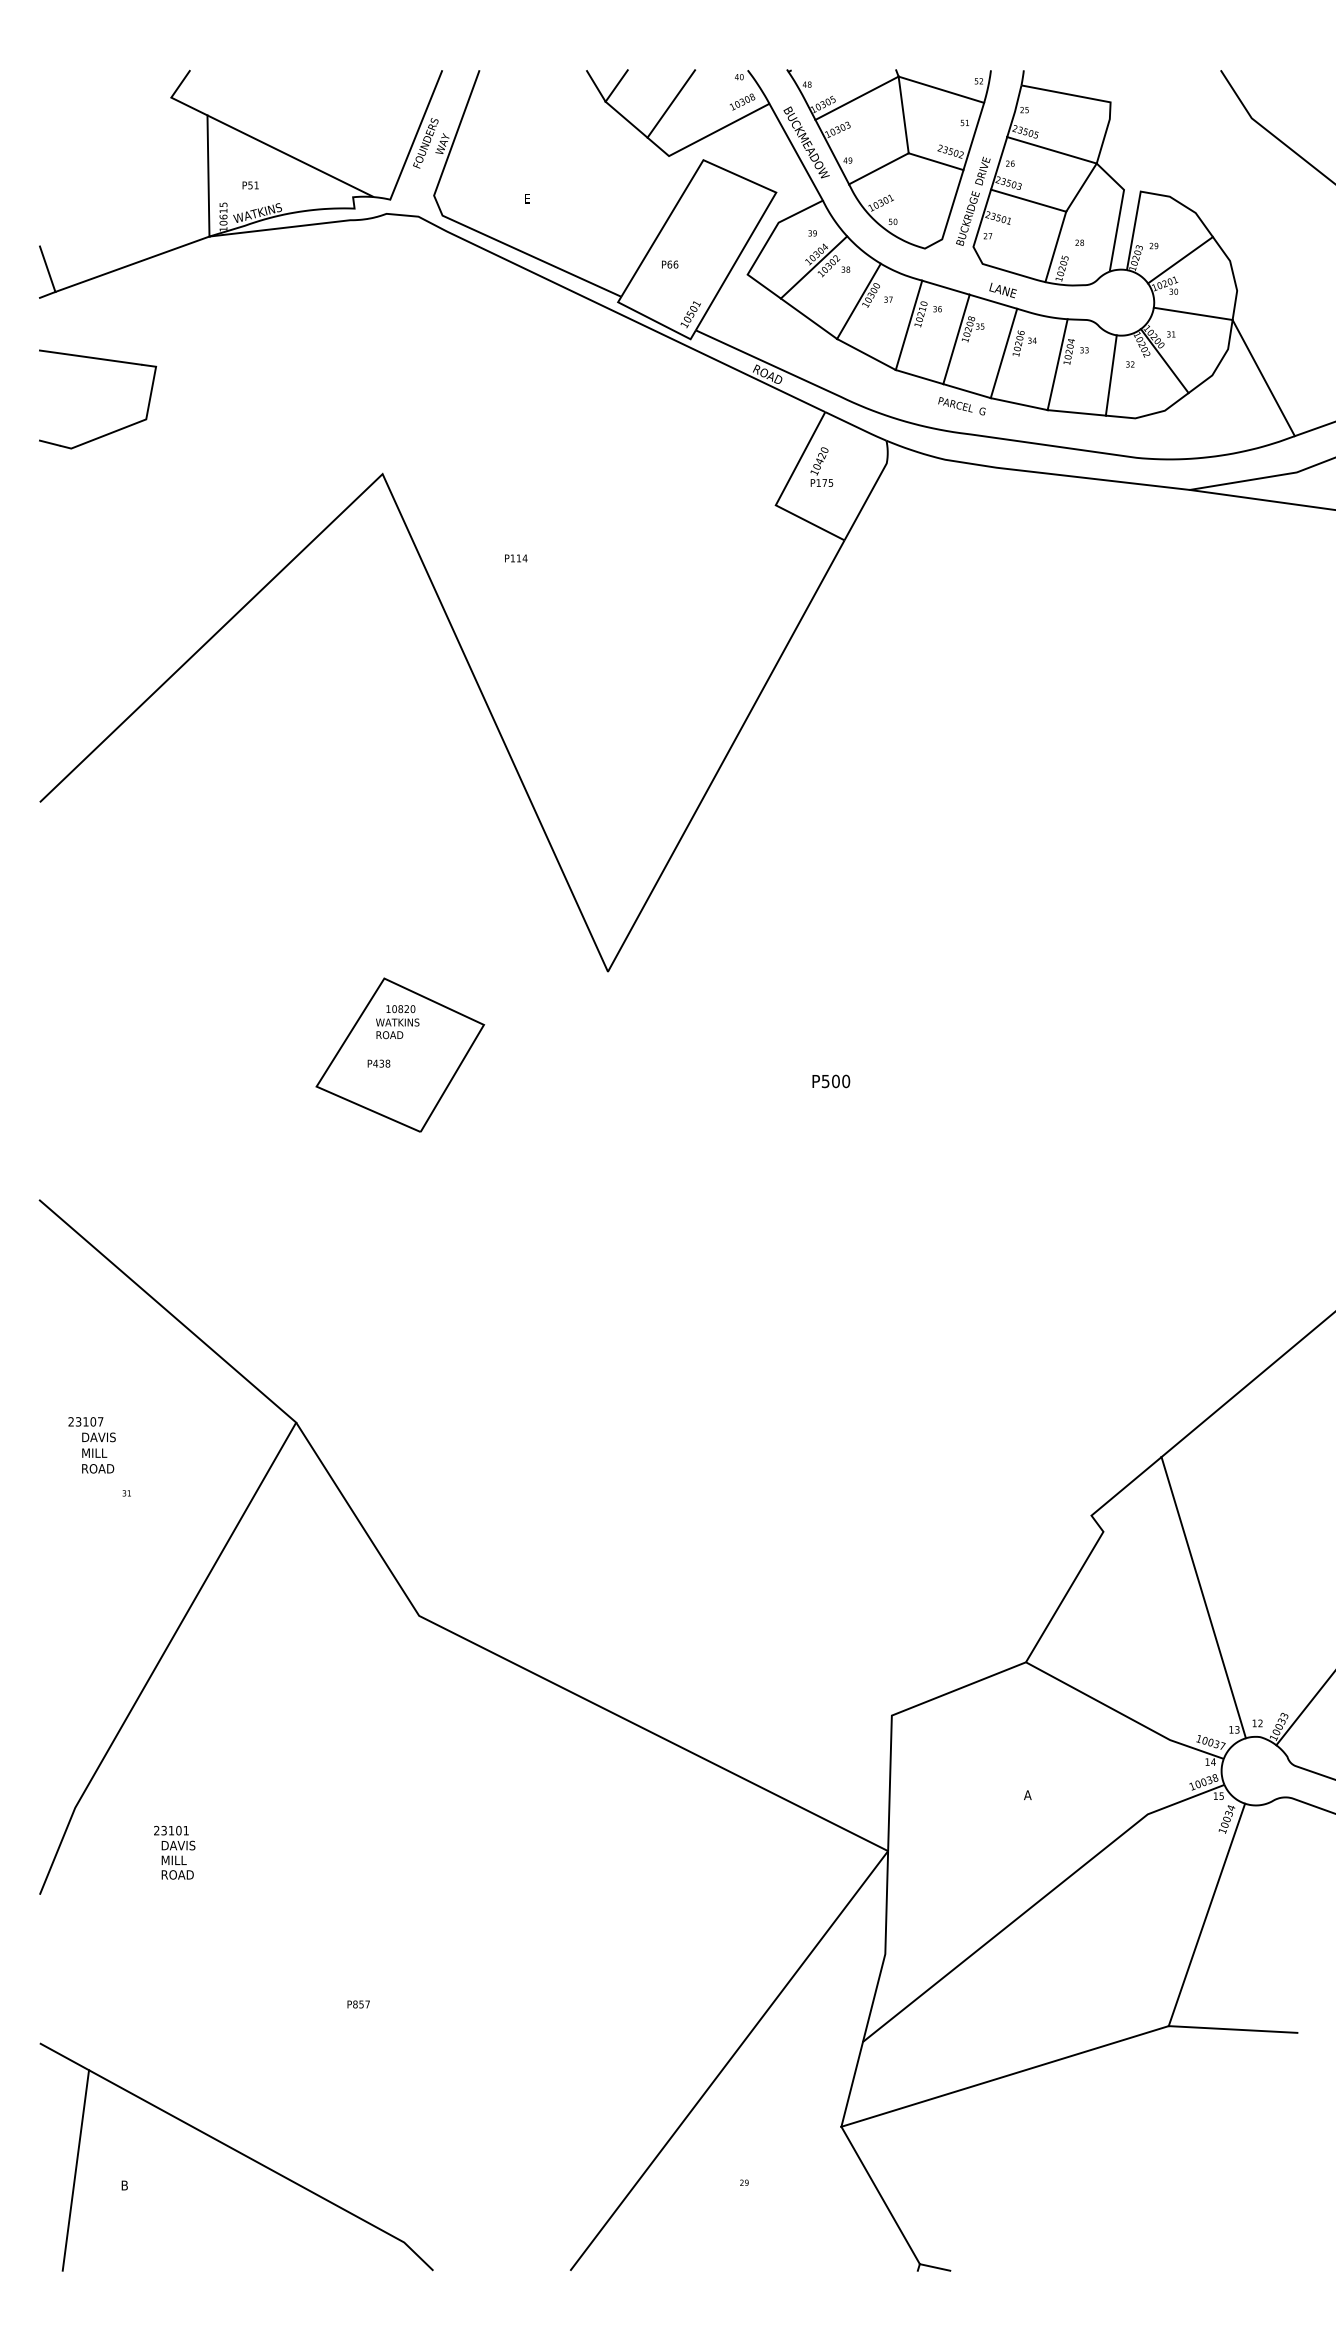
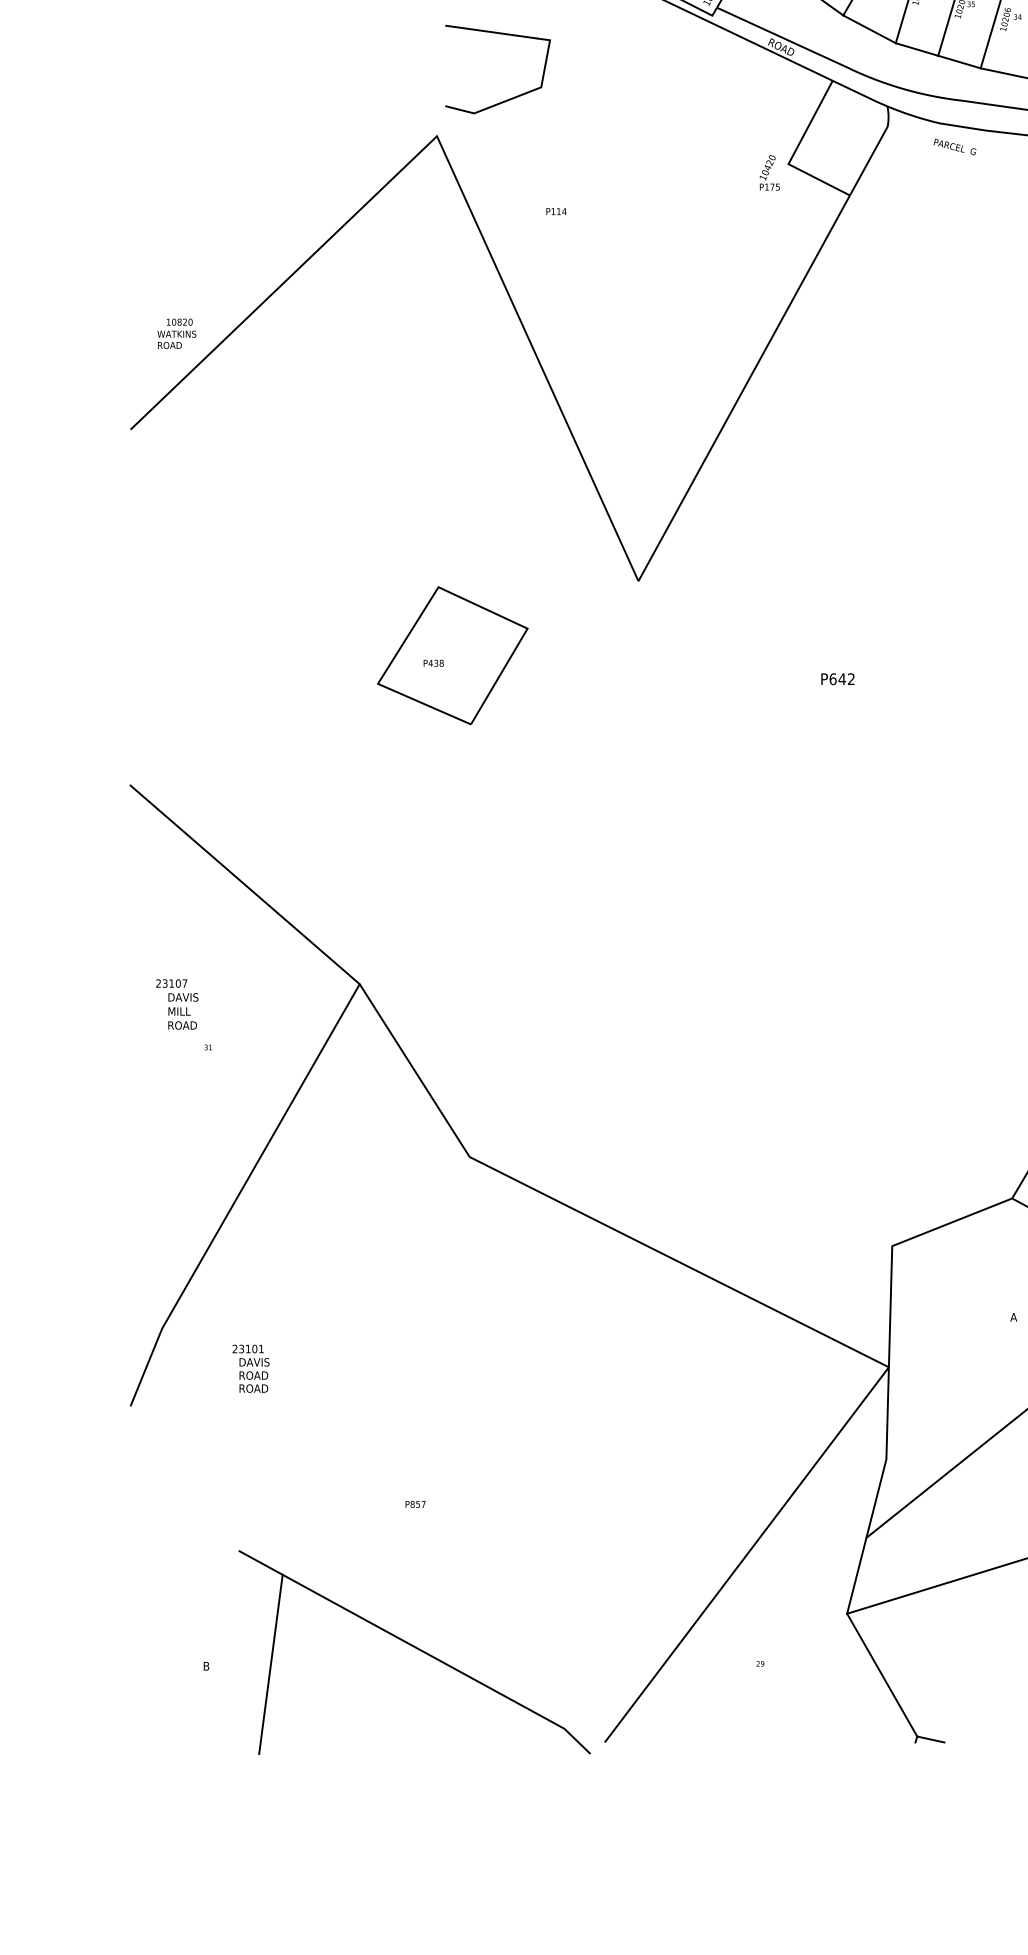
text: (961, 406) -> (954, 147), moved
part: (111, 431) -> (510, 98), moved
text: (821, 466) -> (769, 172), moved
text: (397, 1022) -> (176, 334), moved
text: (835, 1081) -> (841, 679), P500 -> P642
text: (177, 1860) -> (253, 1375), MILL -> ROAD
part: (236, 2156) -> (414, 1651), moved

